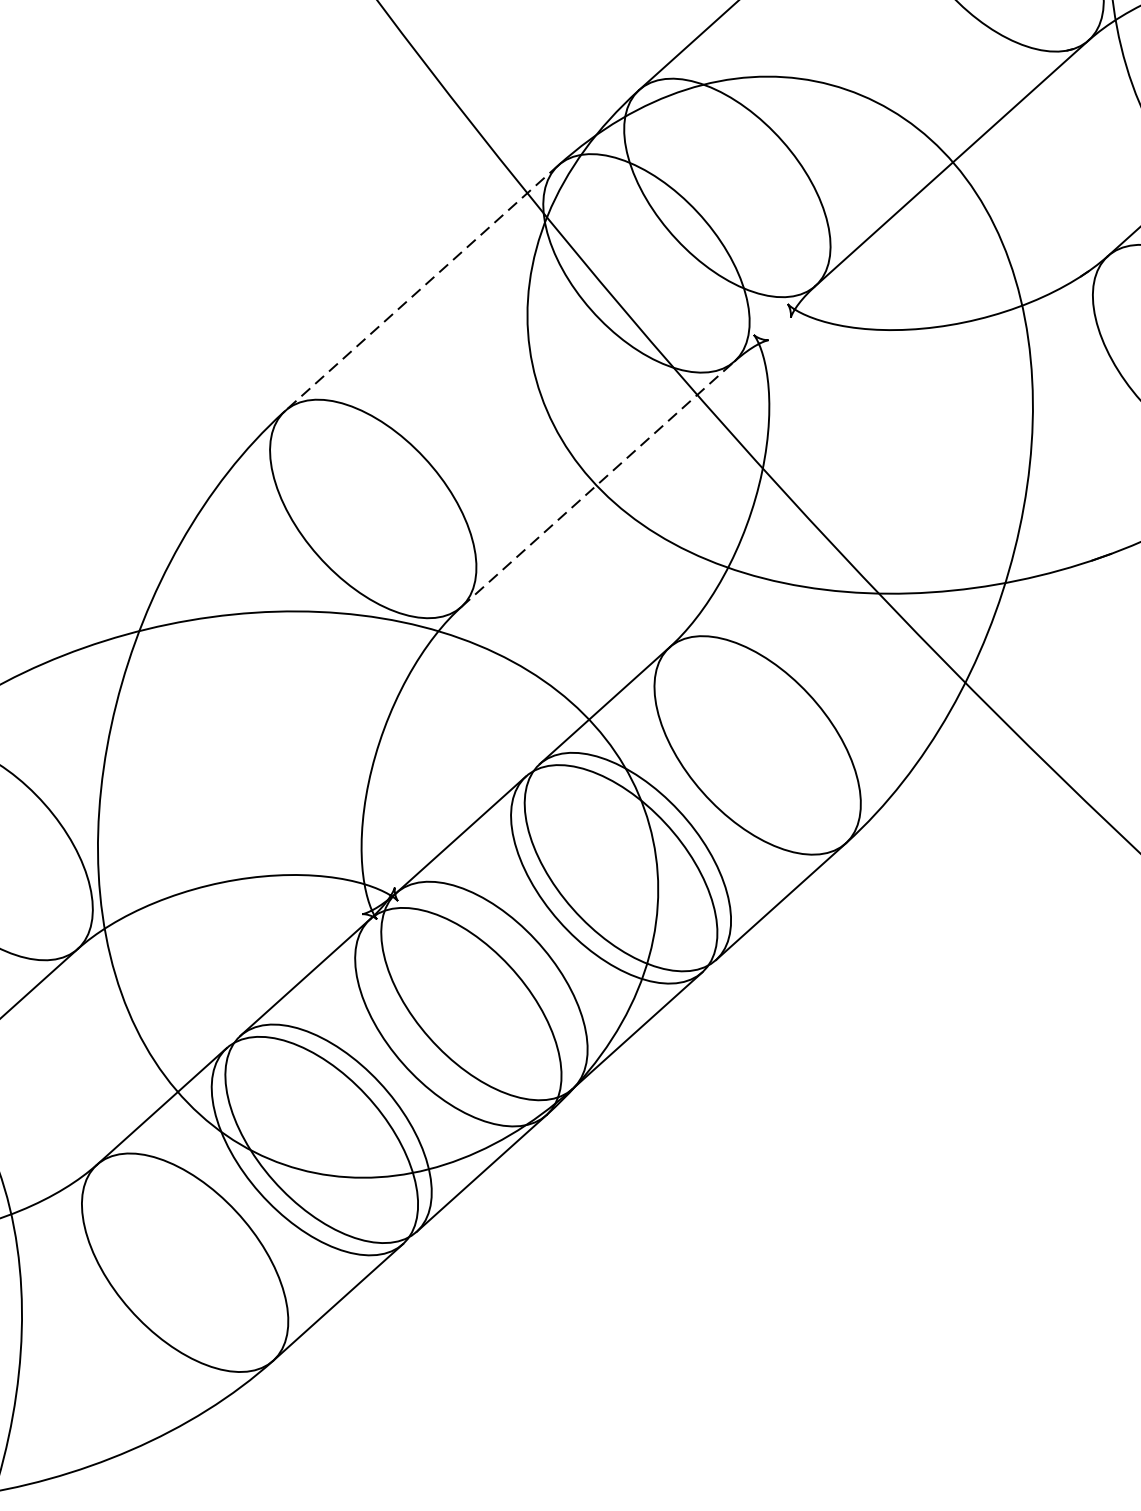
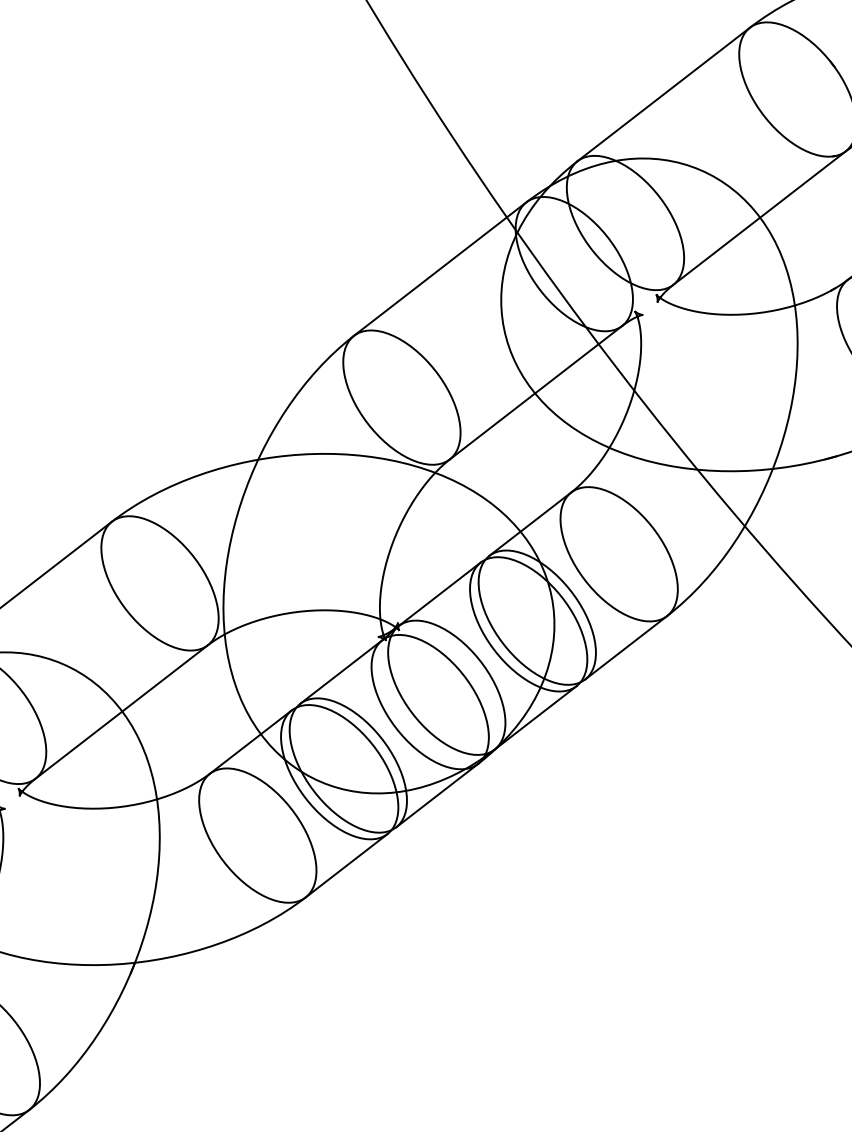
line: (420, 289) -> (439, 269), dashed -> solid
line: (598, 483) -> (536, 392), dashed -> solid

